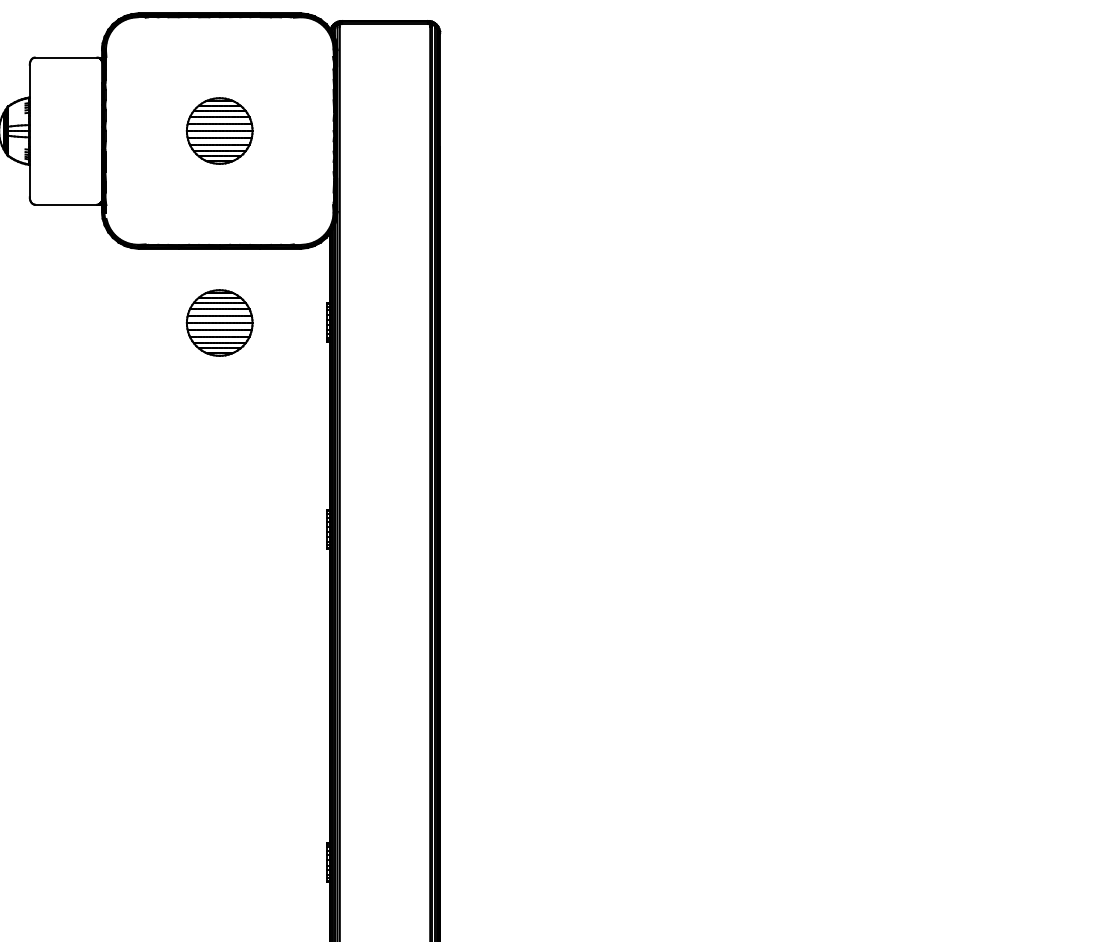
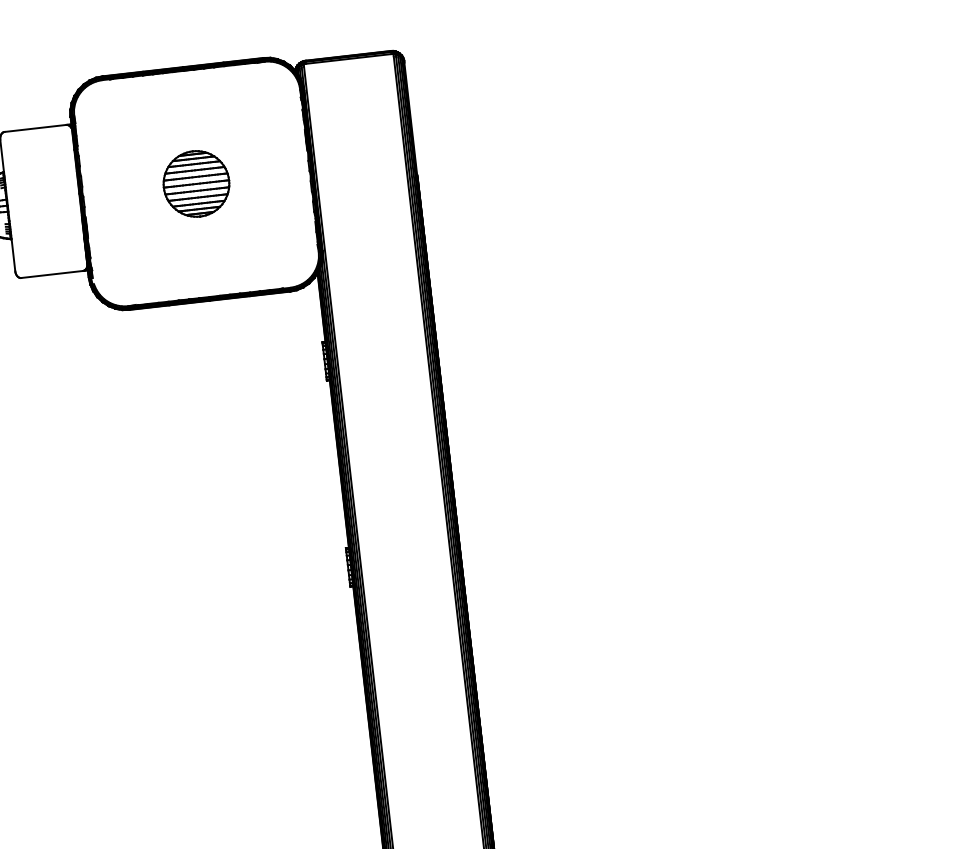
part: (219, 322) -> (217, 374), removed

